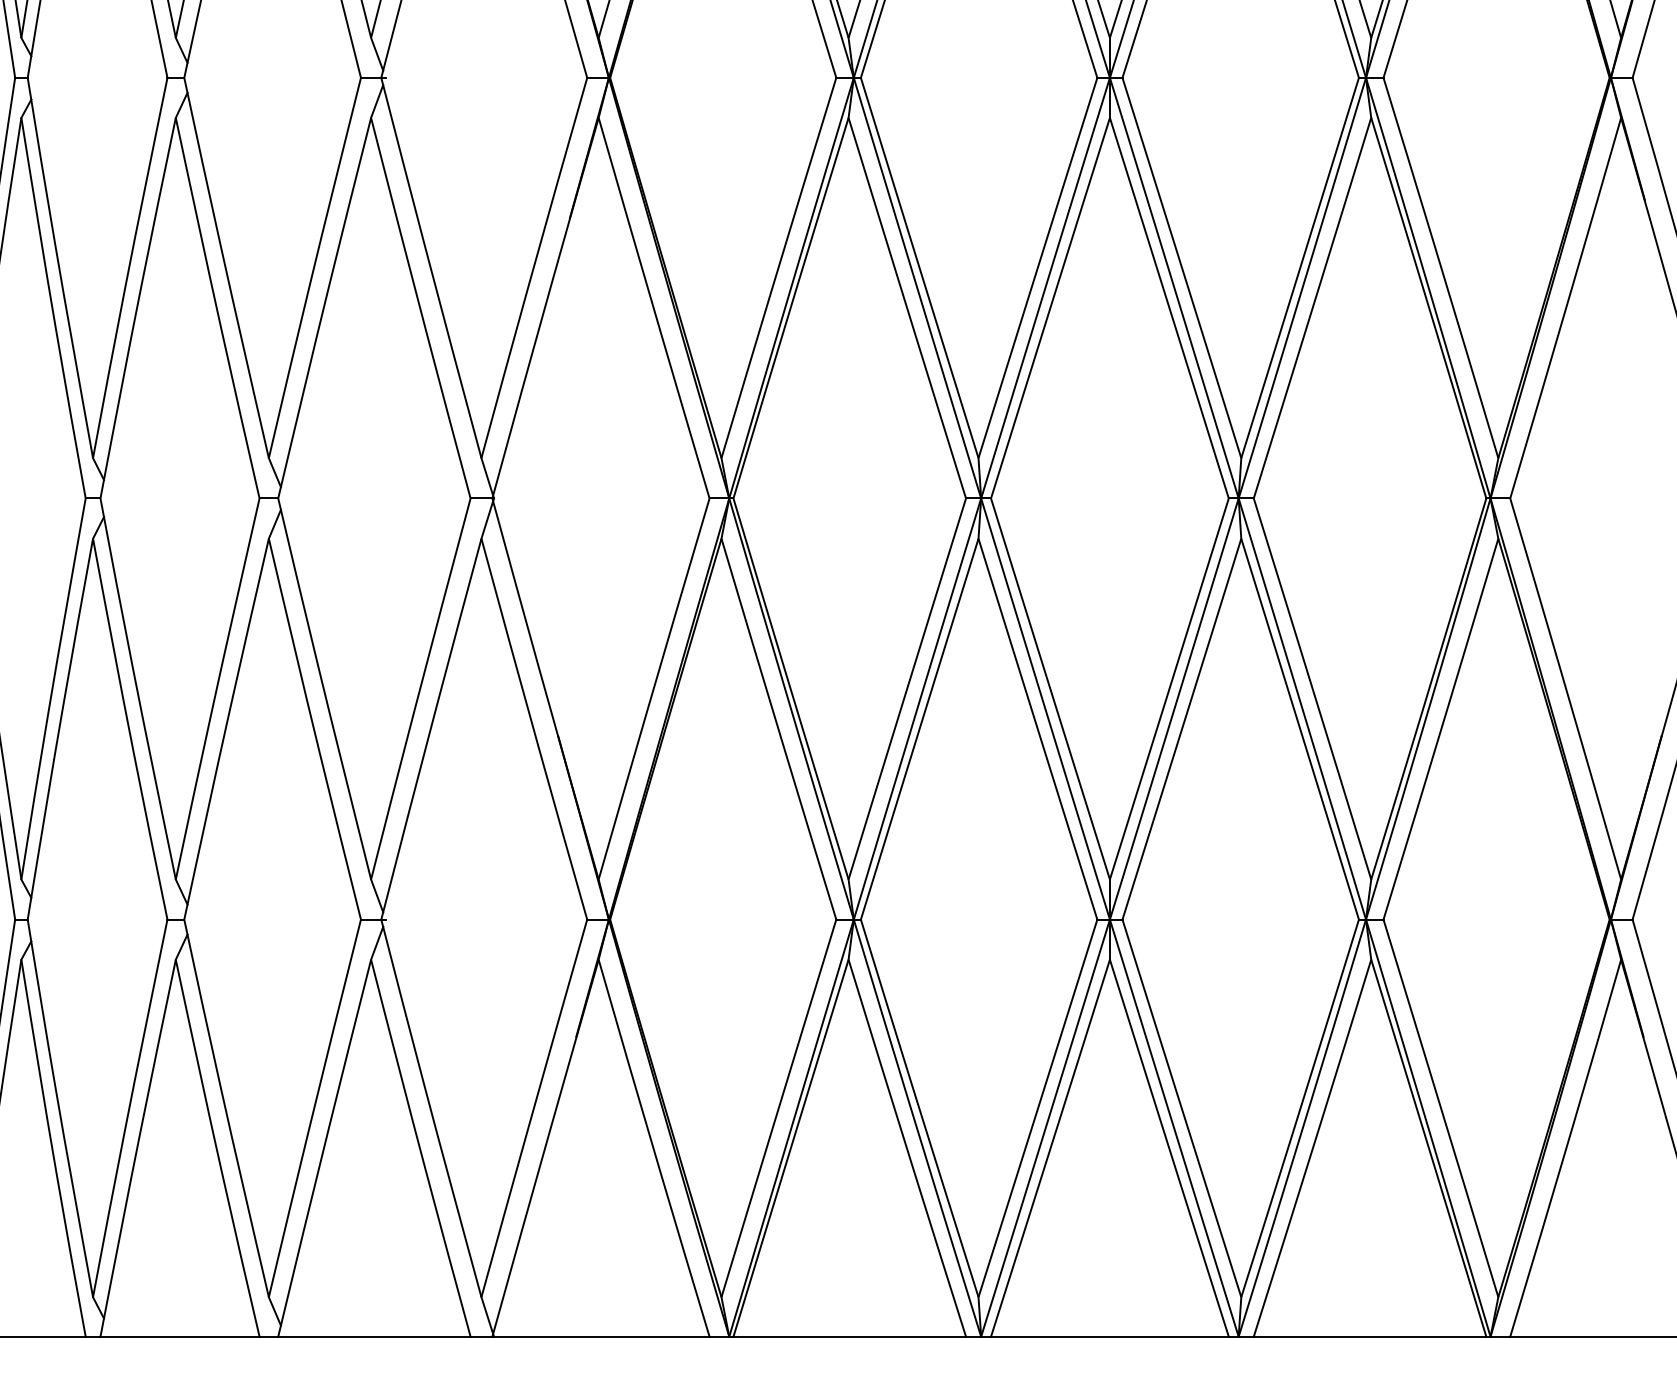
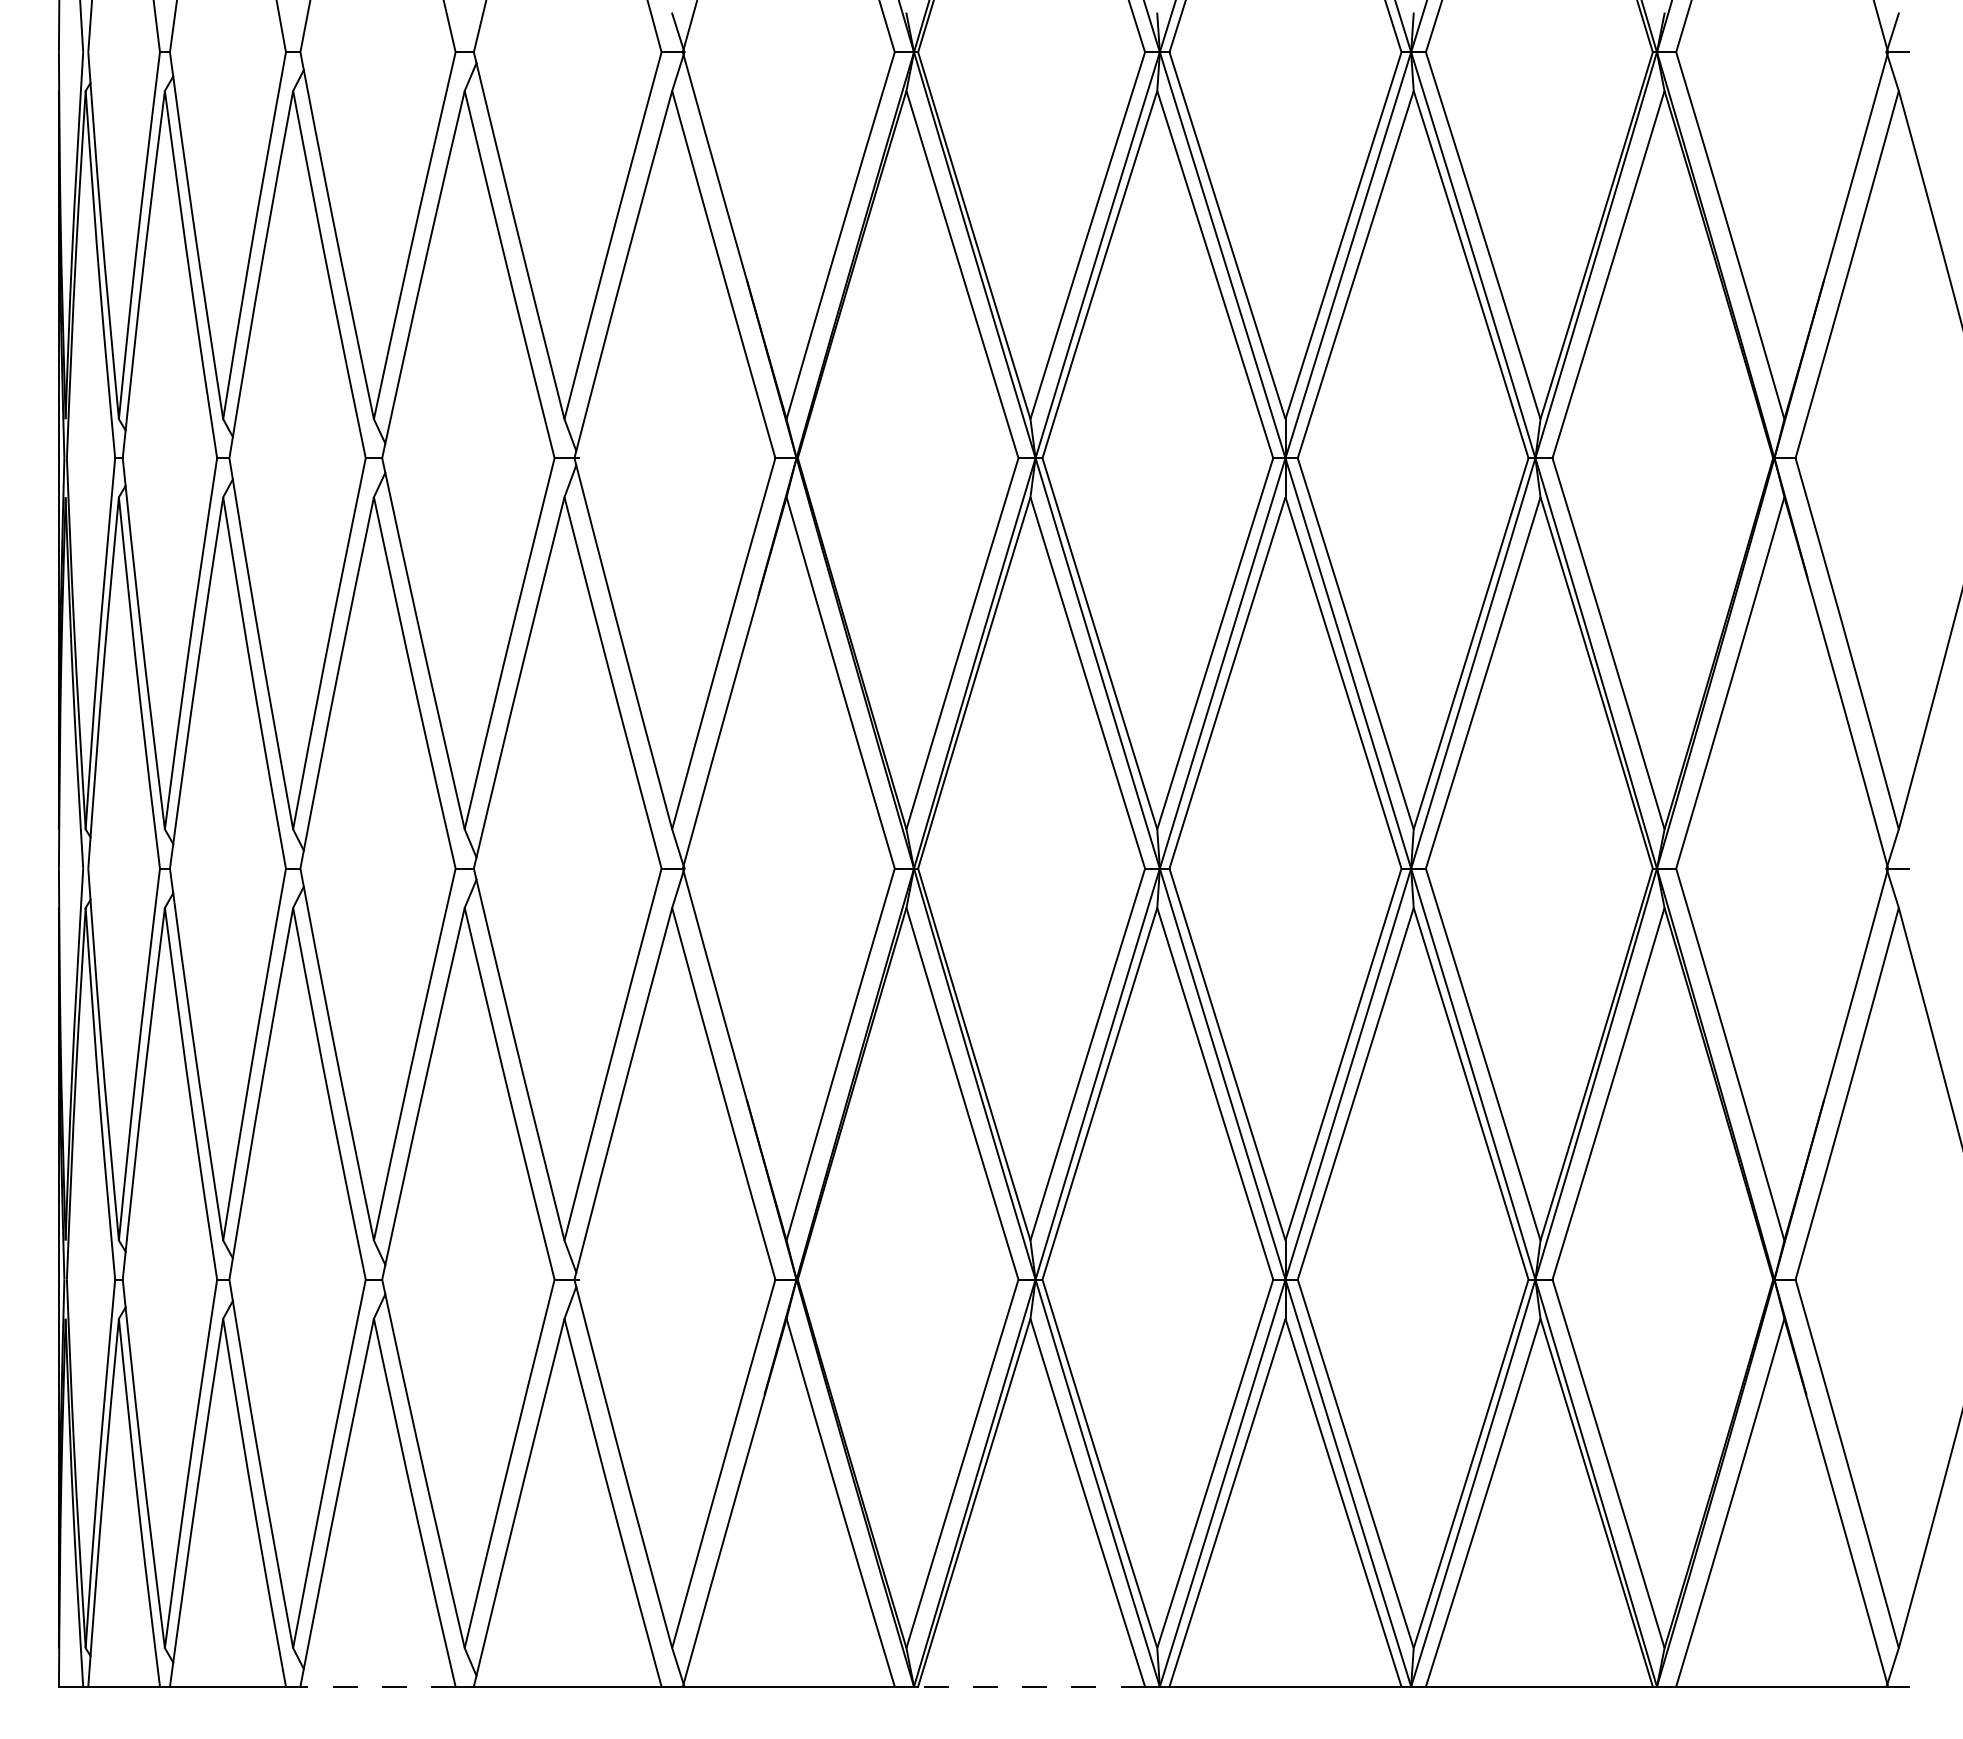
line: (180, 1336) -> (378, 1686), solid -> dashed
line: (849, 1336) -> (1031, 1686), solid -> dashed

